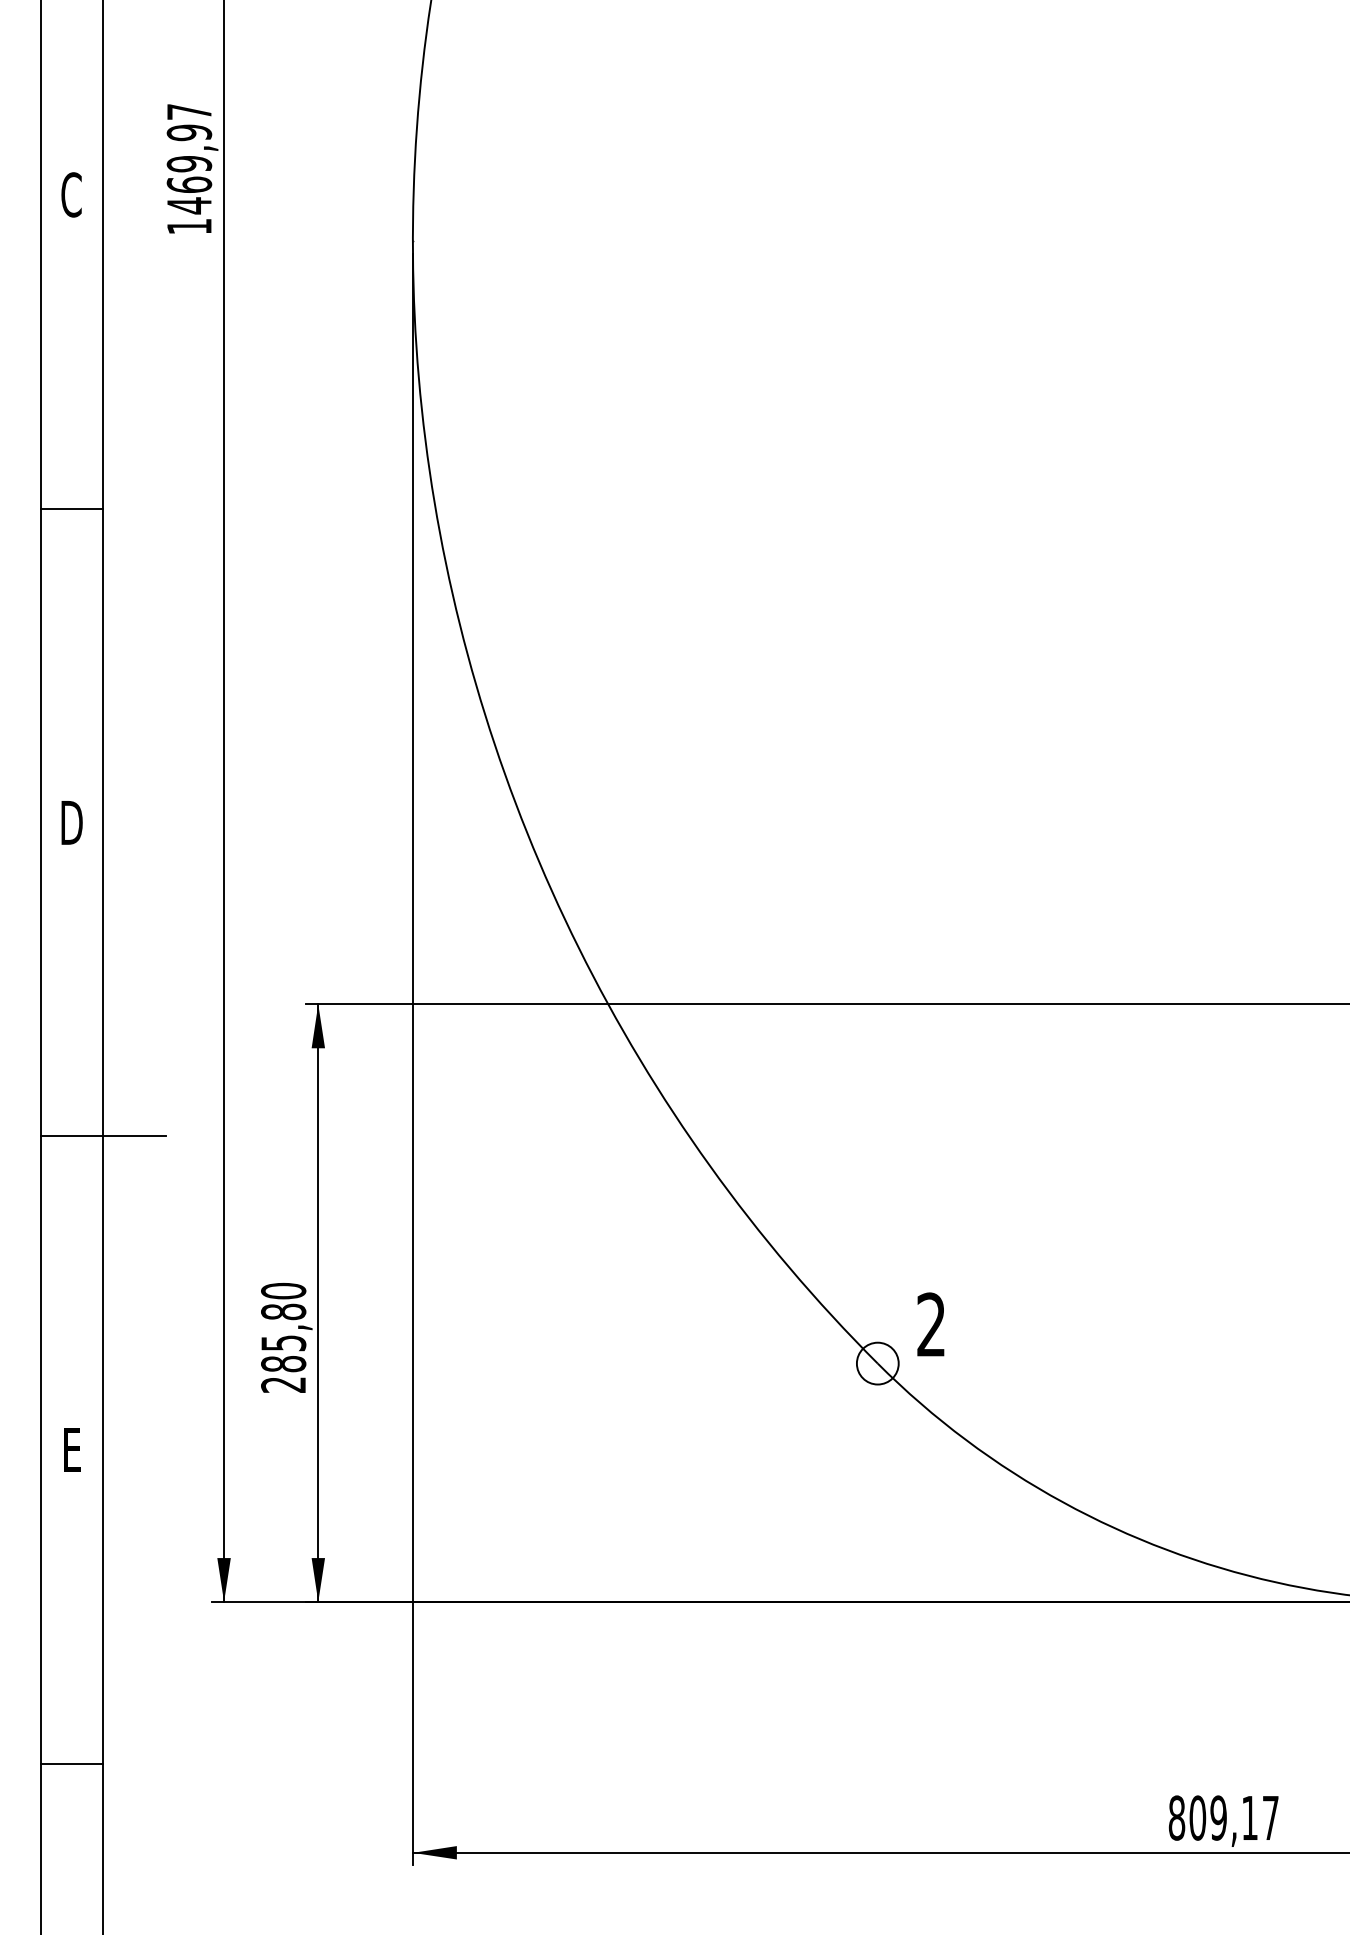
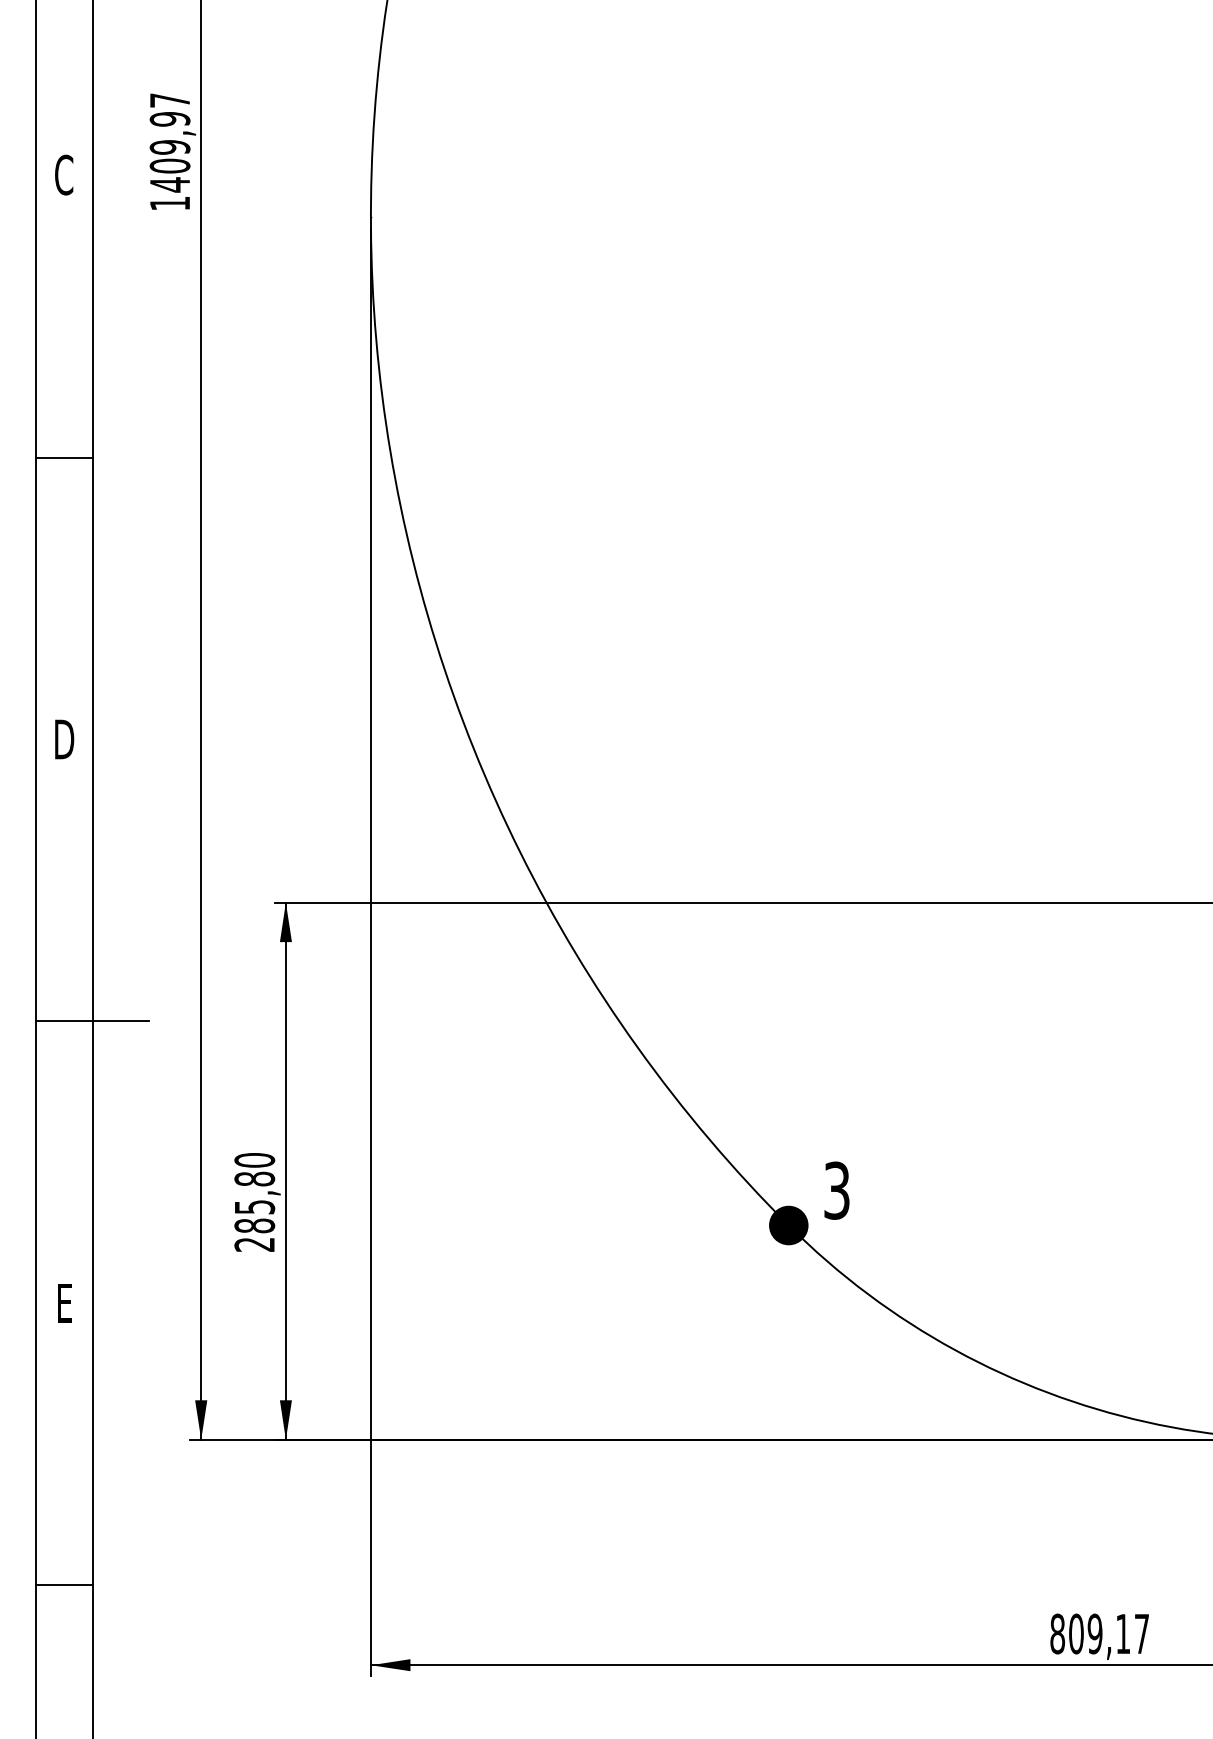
text: (188, 184) -> (169, 165), 1469,97 -> 1409,97
text: (930, 1324) -> (836, 1190), 2 -> 3
fill: (877, 1363) -> (788, 1225), added

